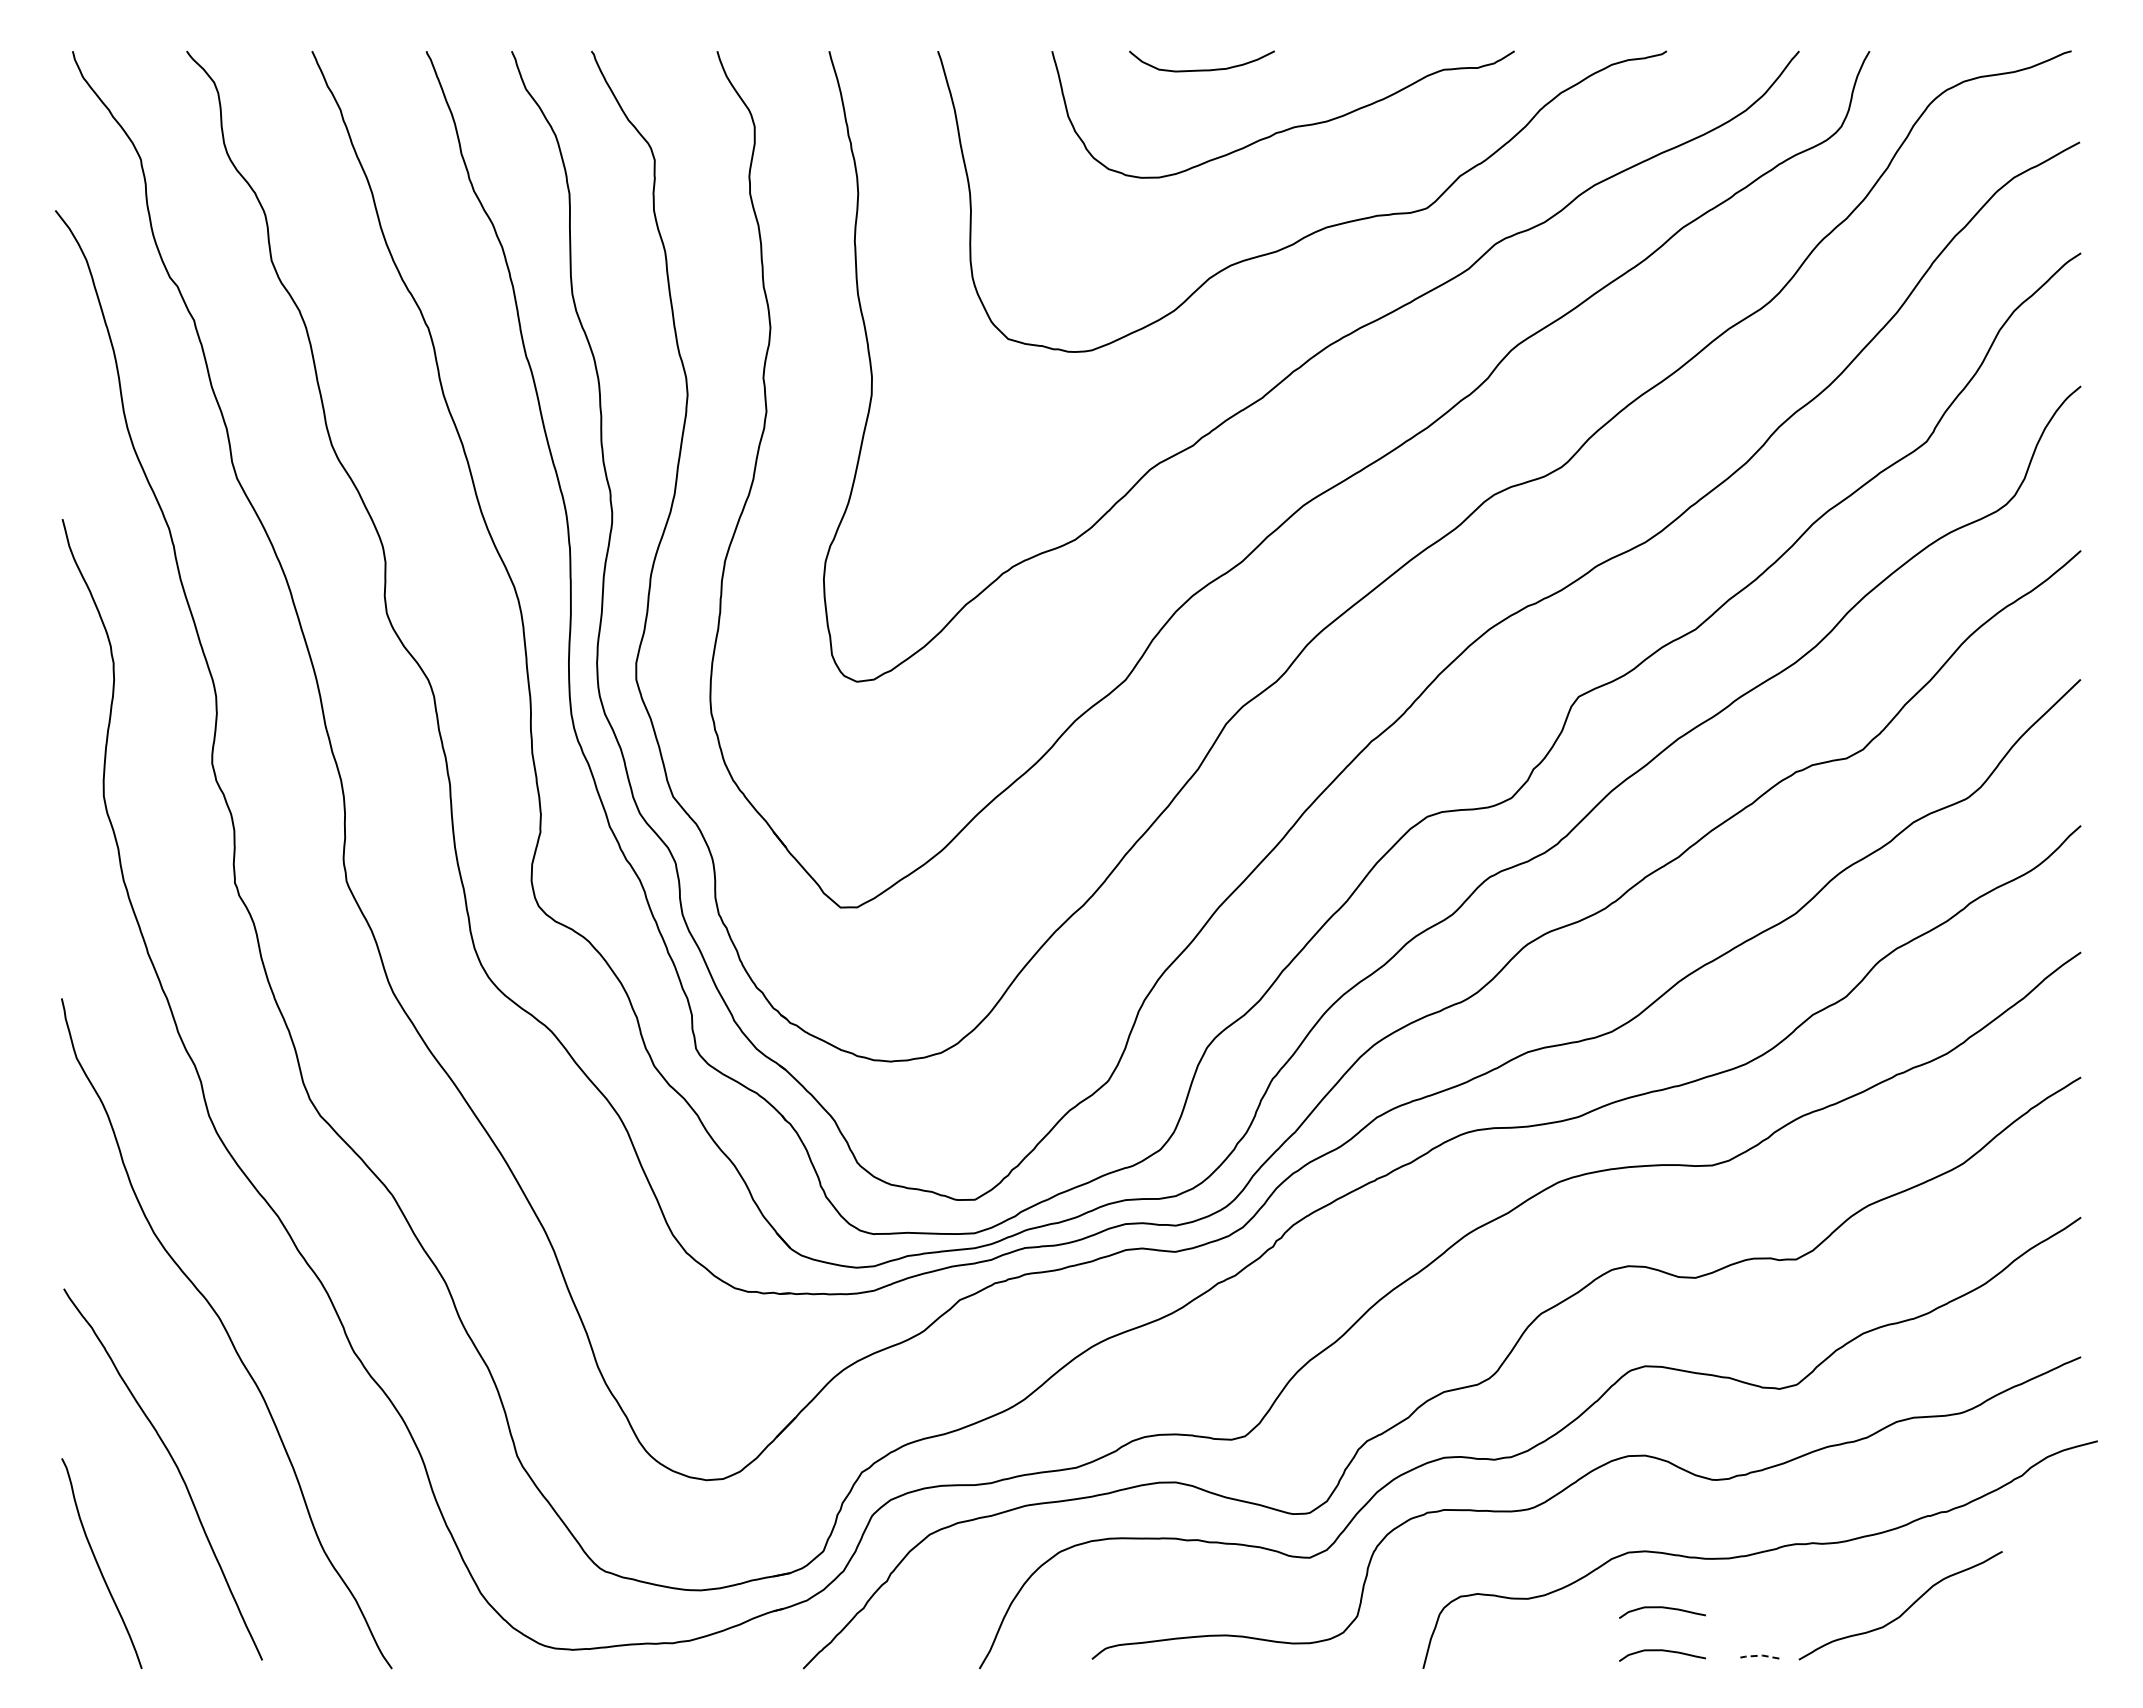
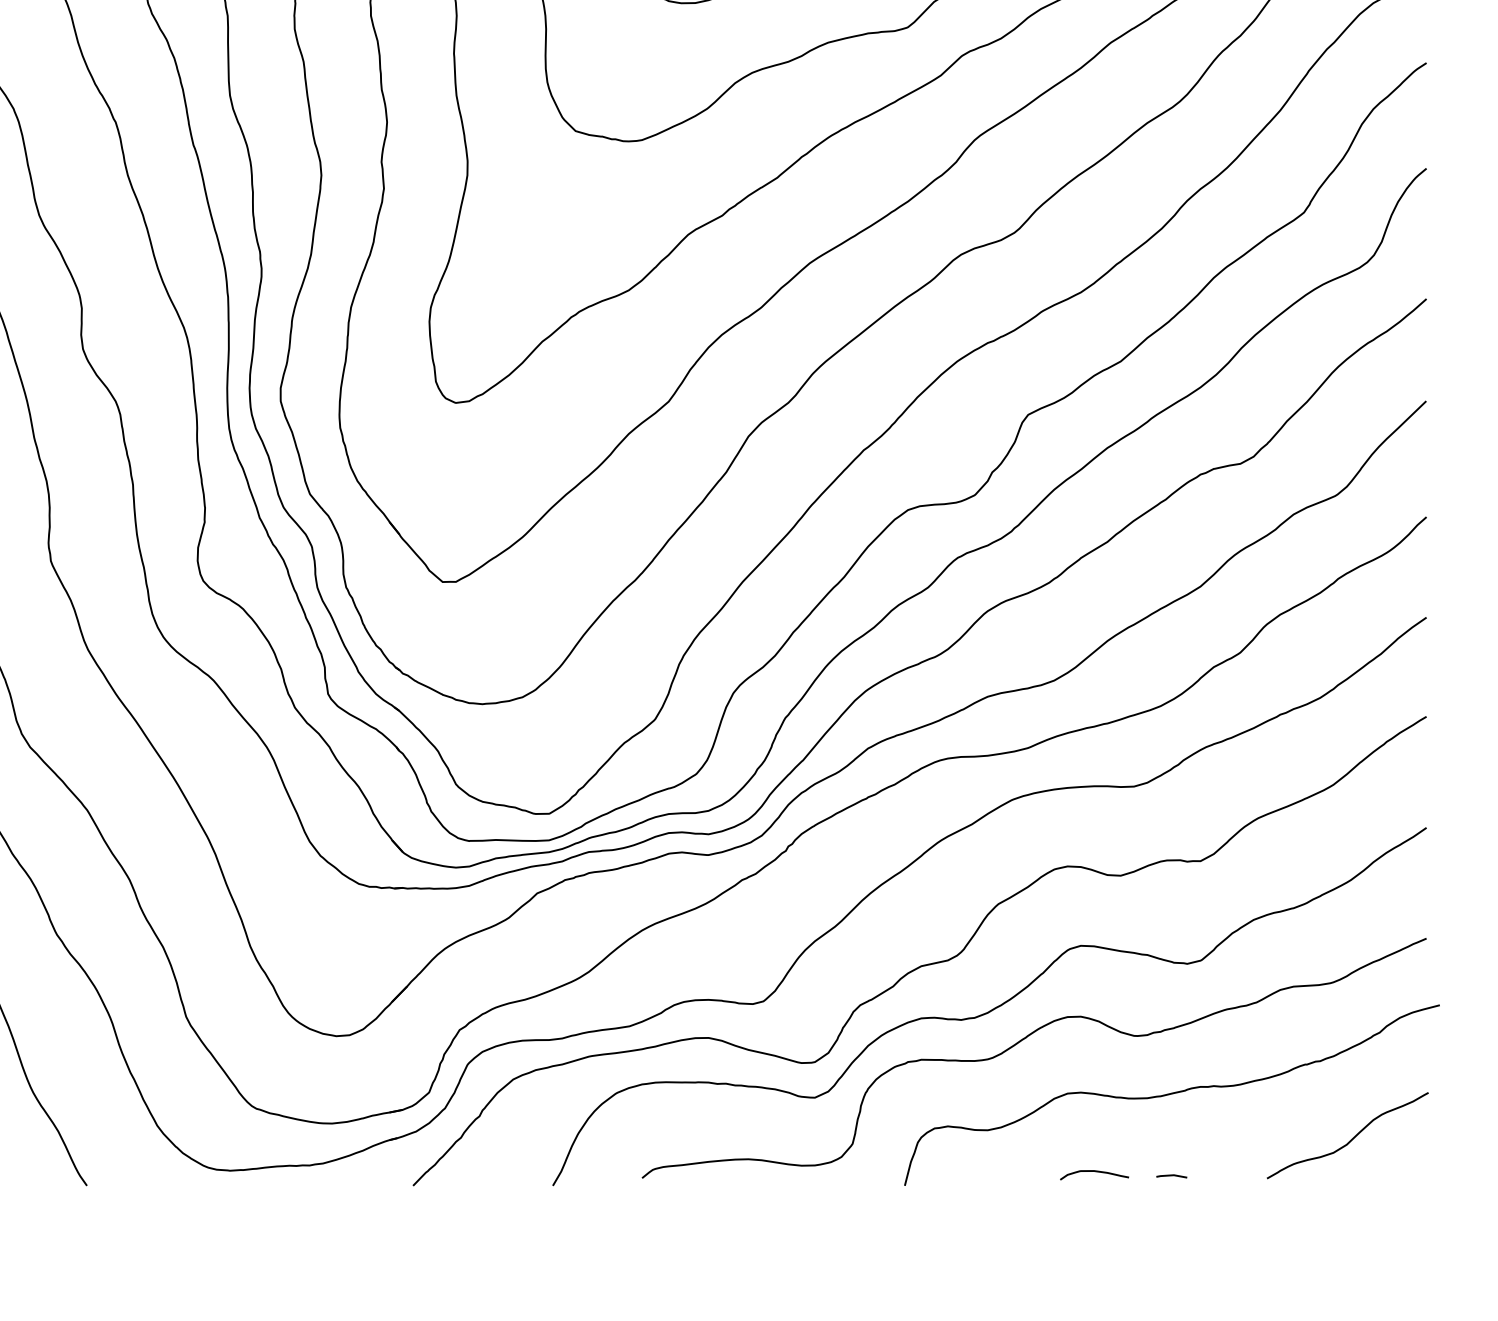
curve: (1662, 1608) -> (1094, 1137), removed
curve: (1904, 1610) -> (1350, 1139), moved
line: (1759, 1655) -> (1171, 1175), dashed -> solid

